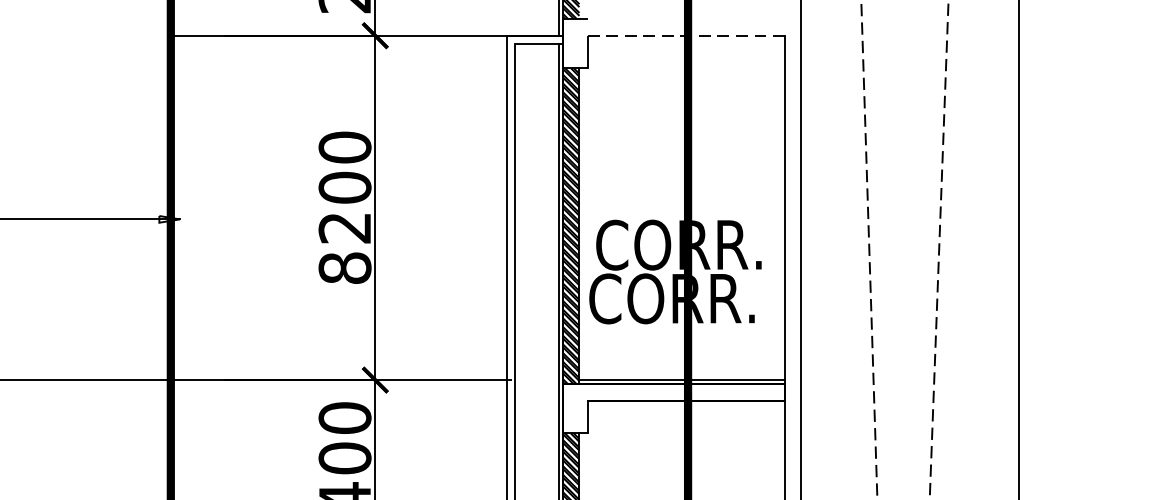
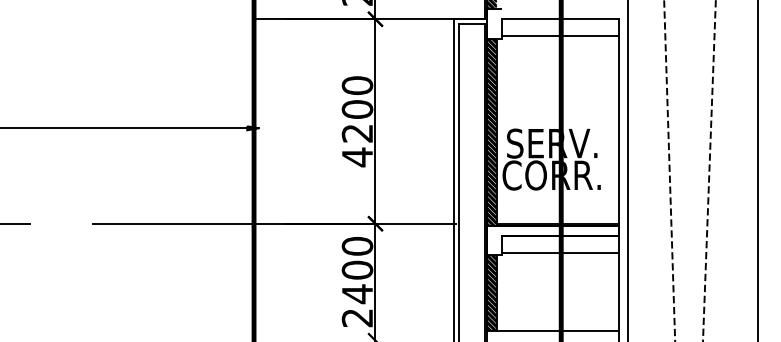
line: (686, 36) -> (560, 19), dashed -> solid
line: (685, 64) -> (559, 36), added
text: (678, 244) -> (555, 143), CORR. -> SERV.
text: (345, 268) -> (357, 157), 8200 -> 4200
line: (685, 428) -> (559, 252), added

